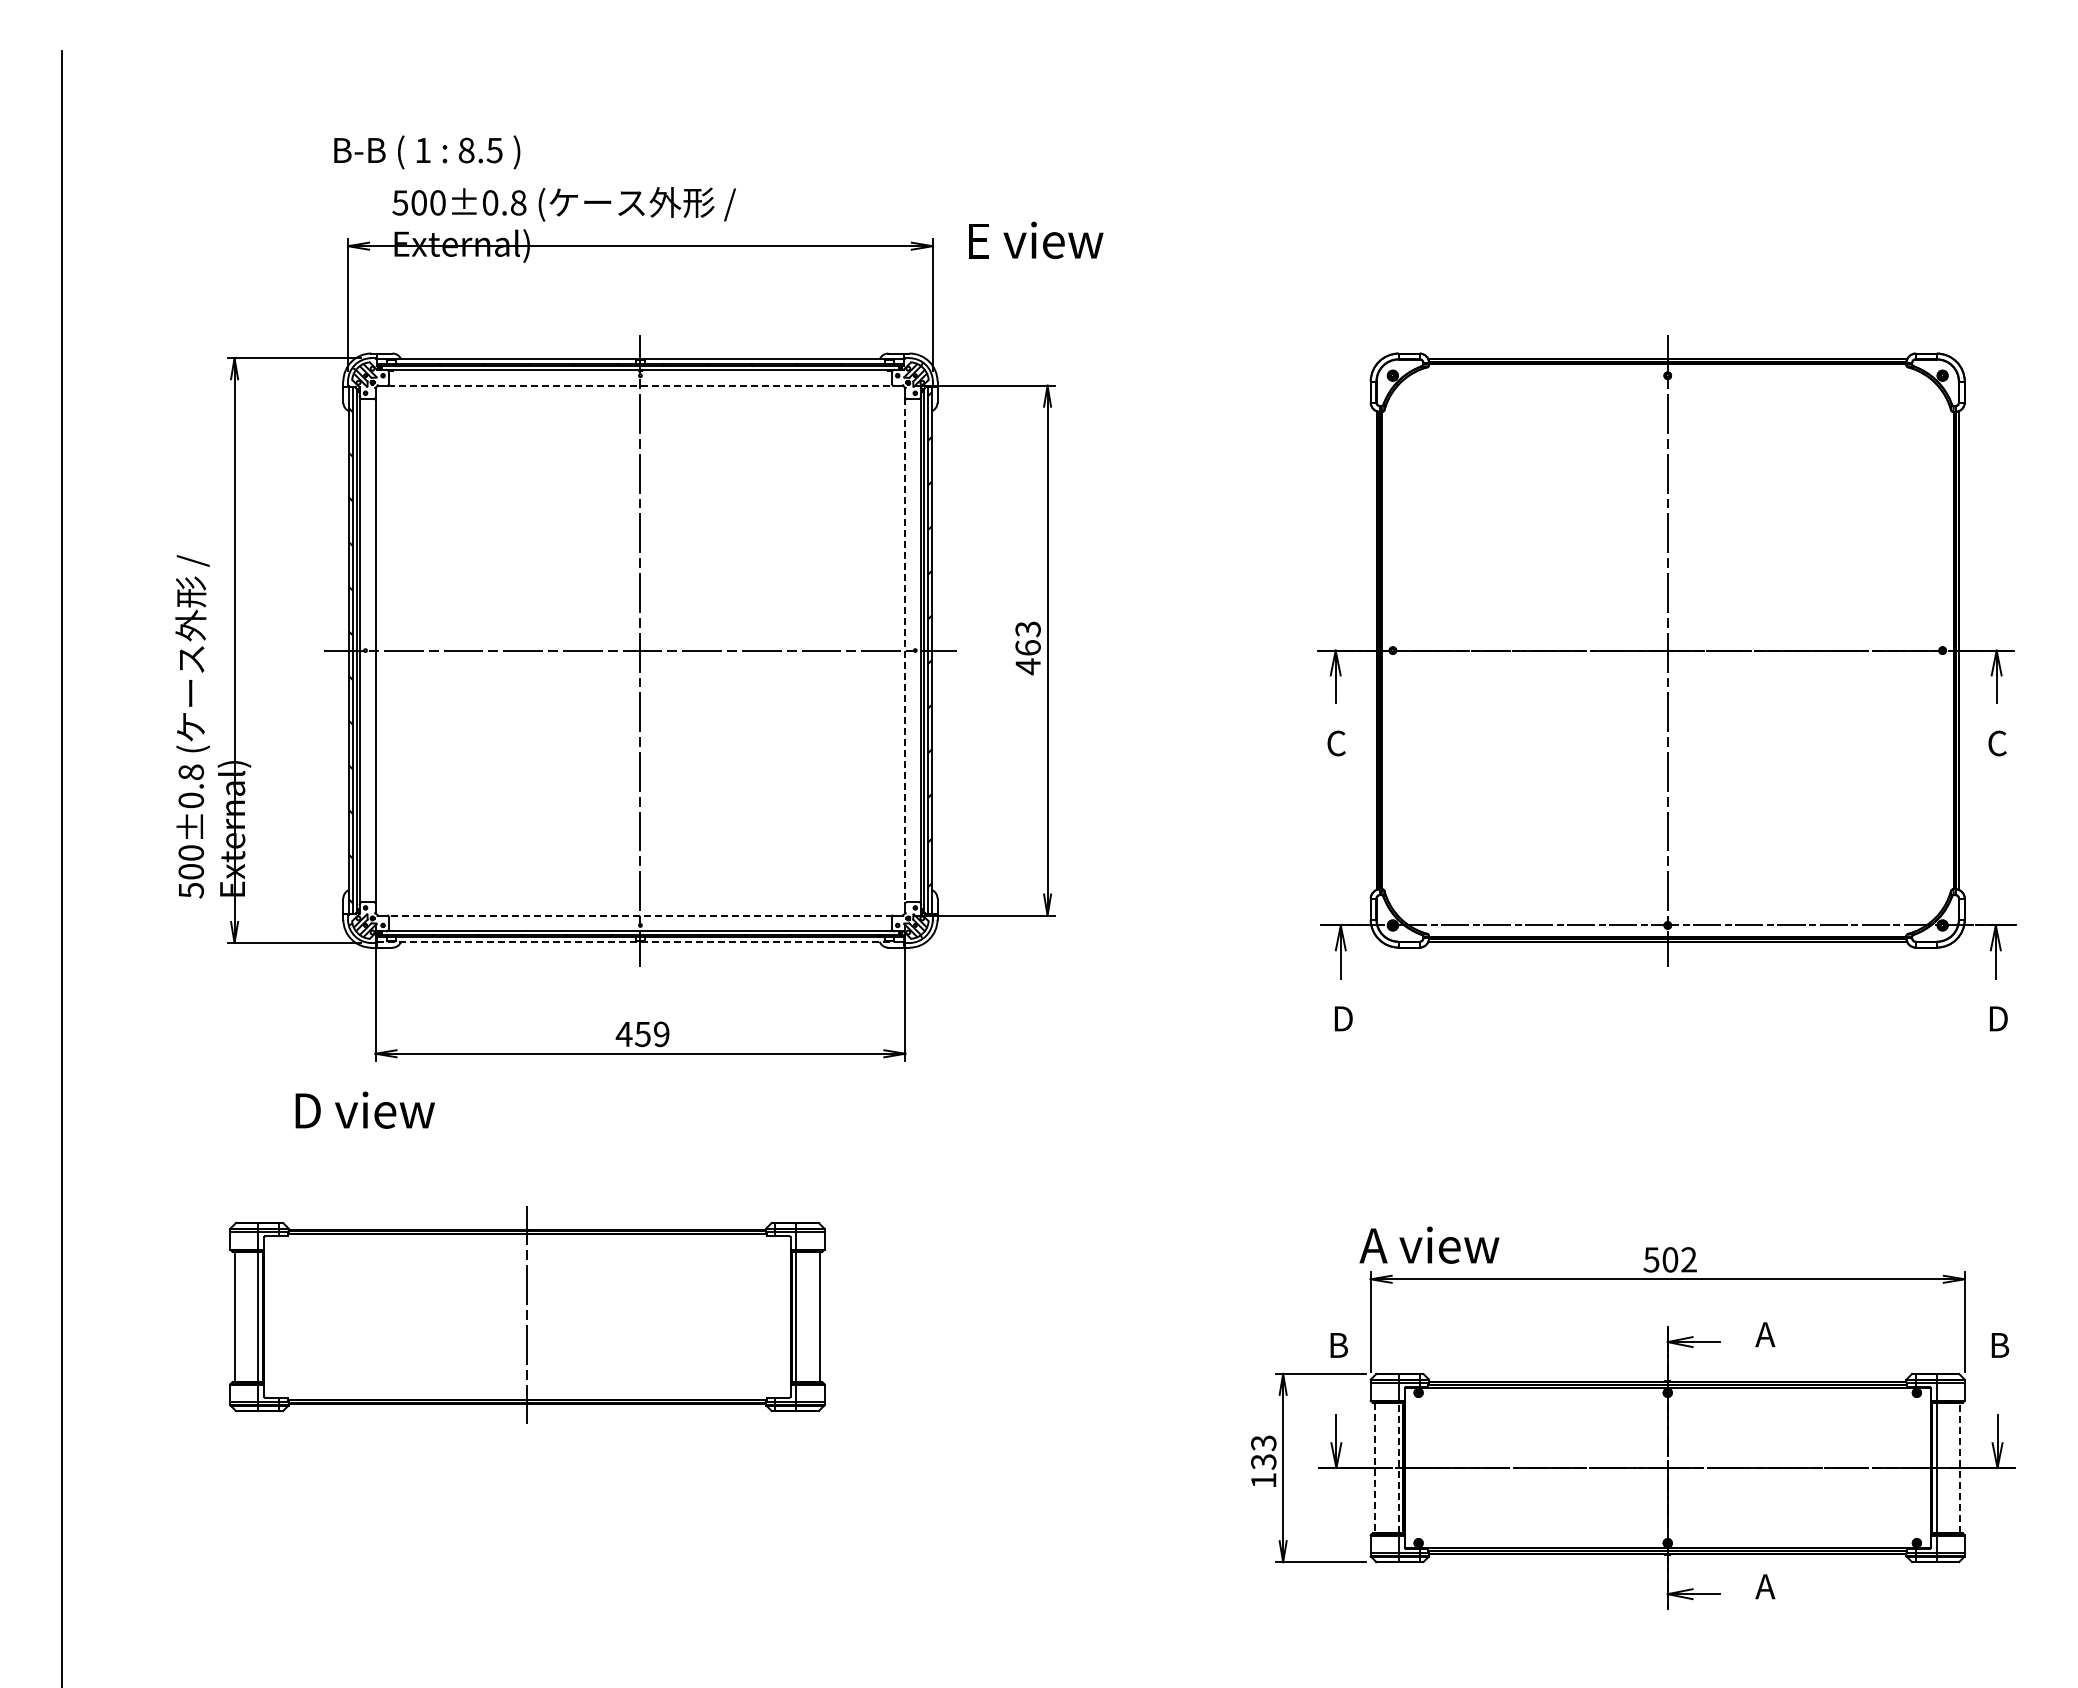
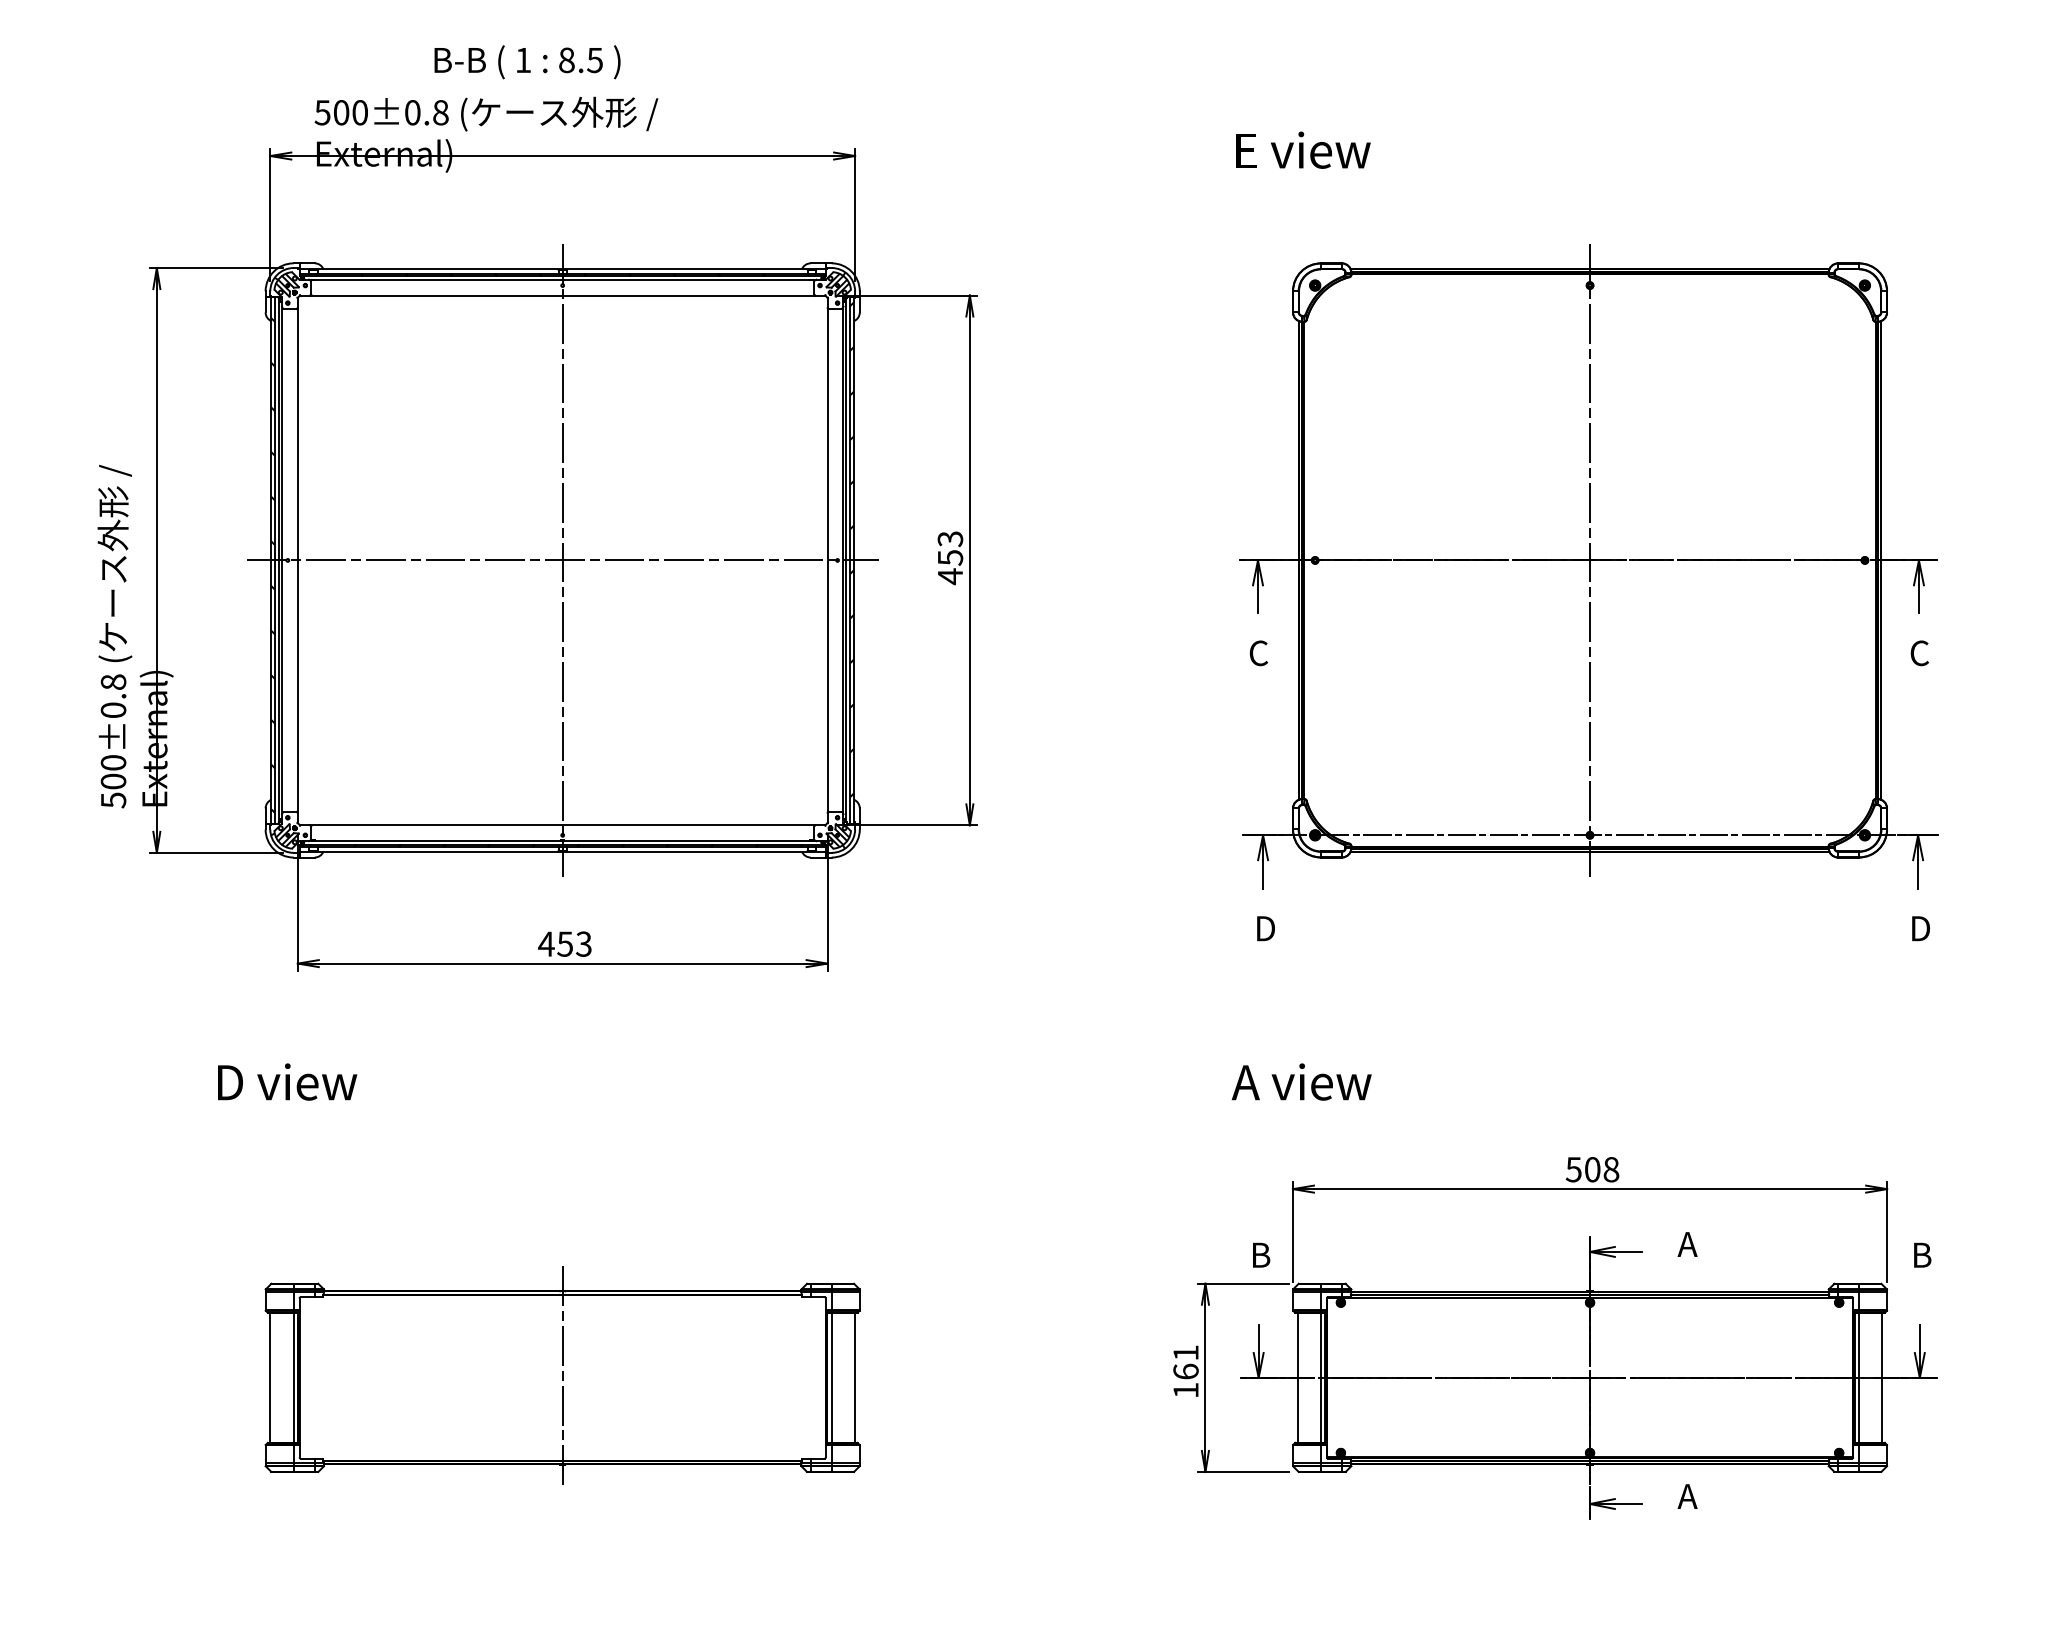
text: (427, 152) -> (527, 62), moved
text: (1036, 240) -> (1303, 150), moved
line: (640, 385) -> (562, 295), dashed -> solid
text: (1027, 648) -> (949, 558), 463 -> 453
line: (905, 650) -> (827, 560), dashed -> solid
line: (640, 915) -> (562, 825), dashed -> solid
line: (640, 941) -> (562, 851), dashed -> solid
text: (661, 1034) -> (583, 944), 459 -> 453
text: (364, 1109) -> (286, 1081), moved
text: (1429, 1244) -> (1301, 1081), moved
text: (1688, 1259) -> (1610, 1169), 502 -> 508
part: (527, 1314) -> (562, 1375), moved
text: (1263, 1452) -> (1185, 1362), 133 -> 161
line: (1375, 1468) -> (1297, 1378), dashed -> solid
line: (1398, 1468) -> (1320, 1378), dashed -> solid
line: (1960, 1468) -> (1882, 1378), dashed -> solid

